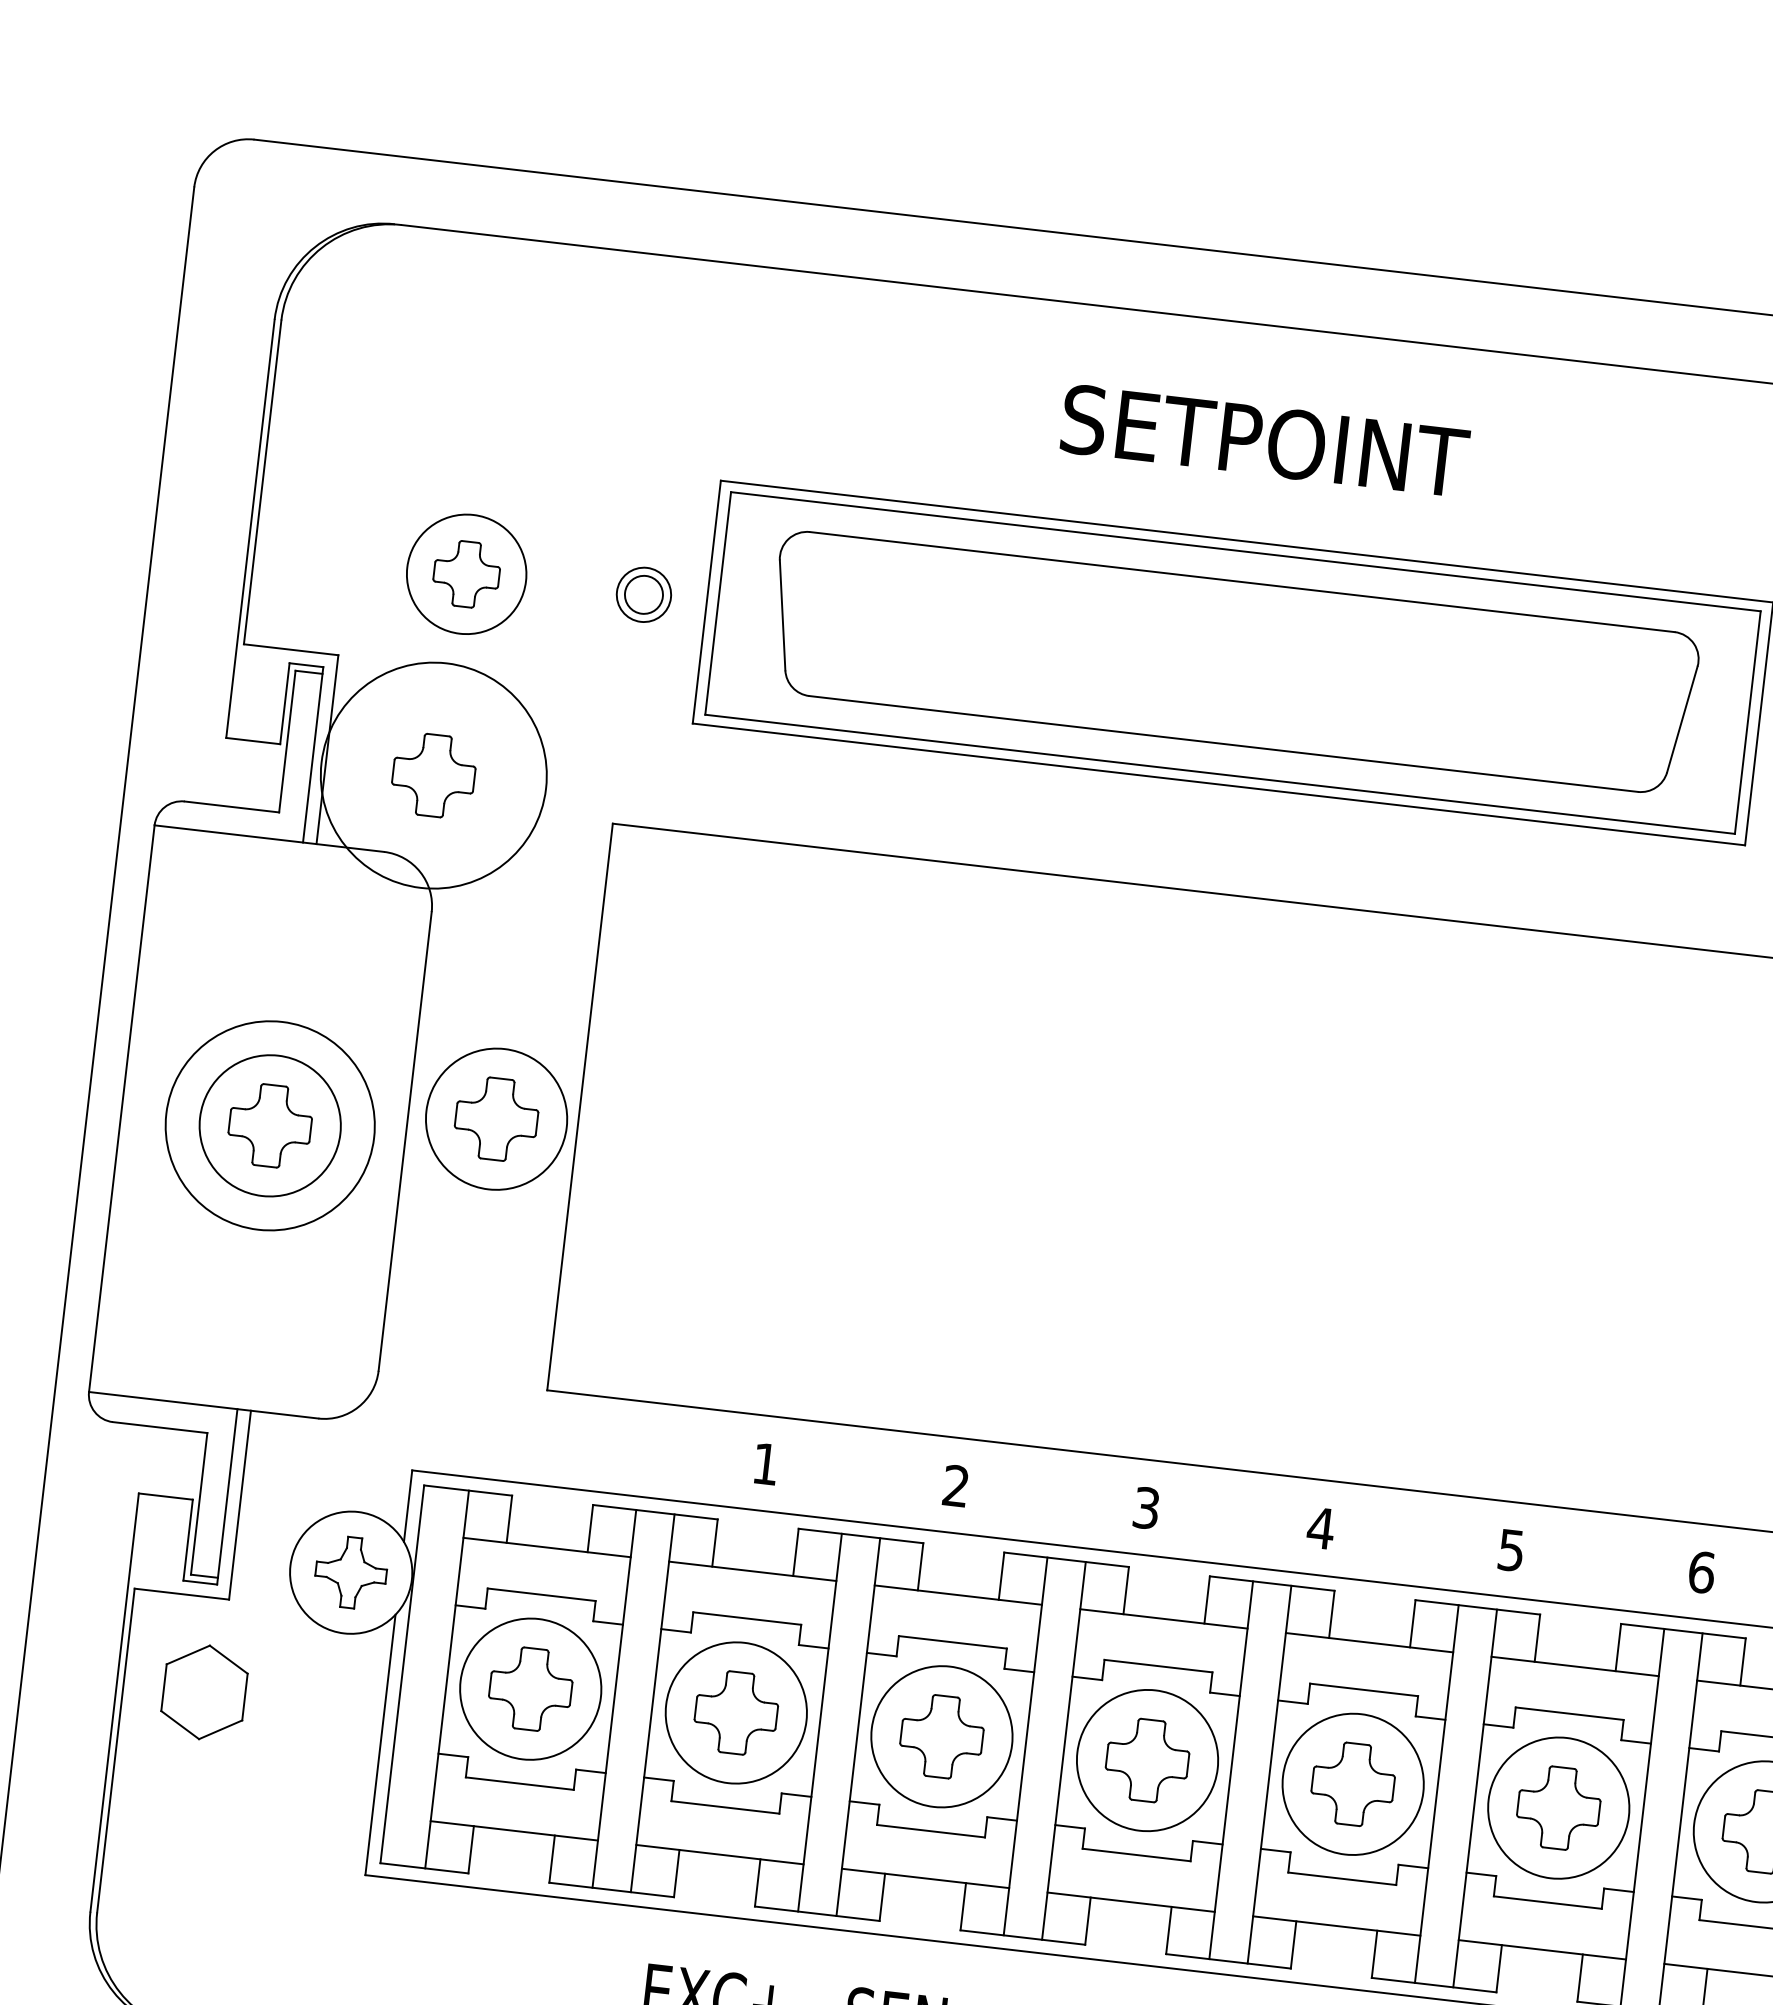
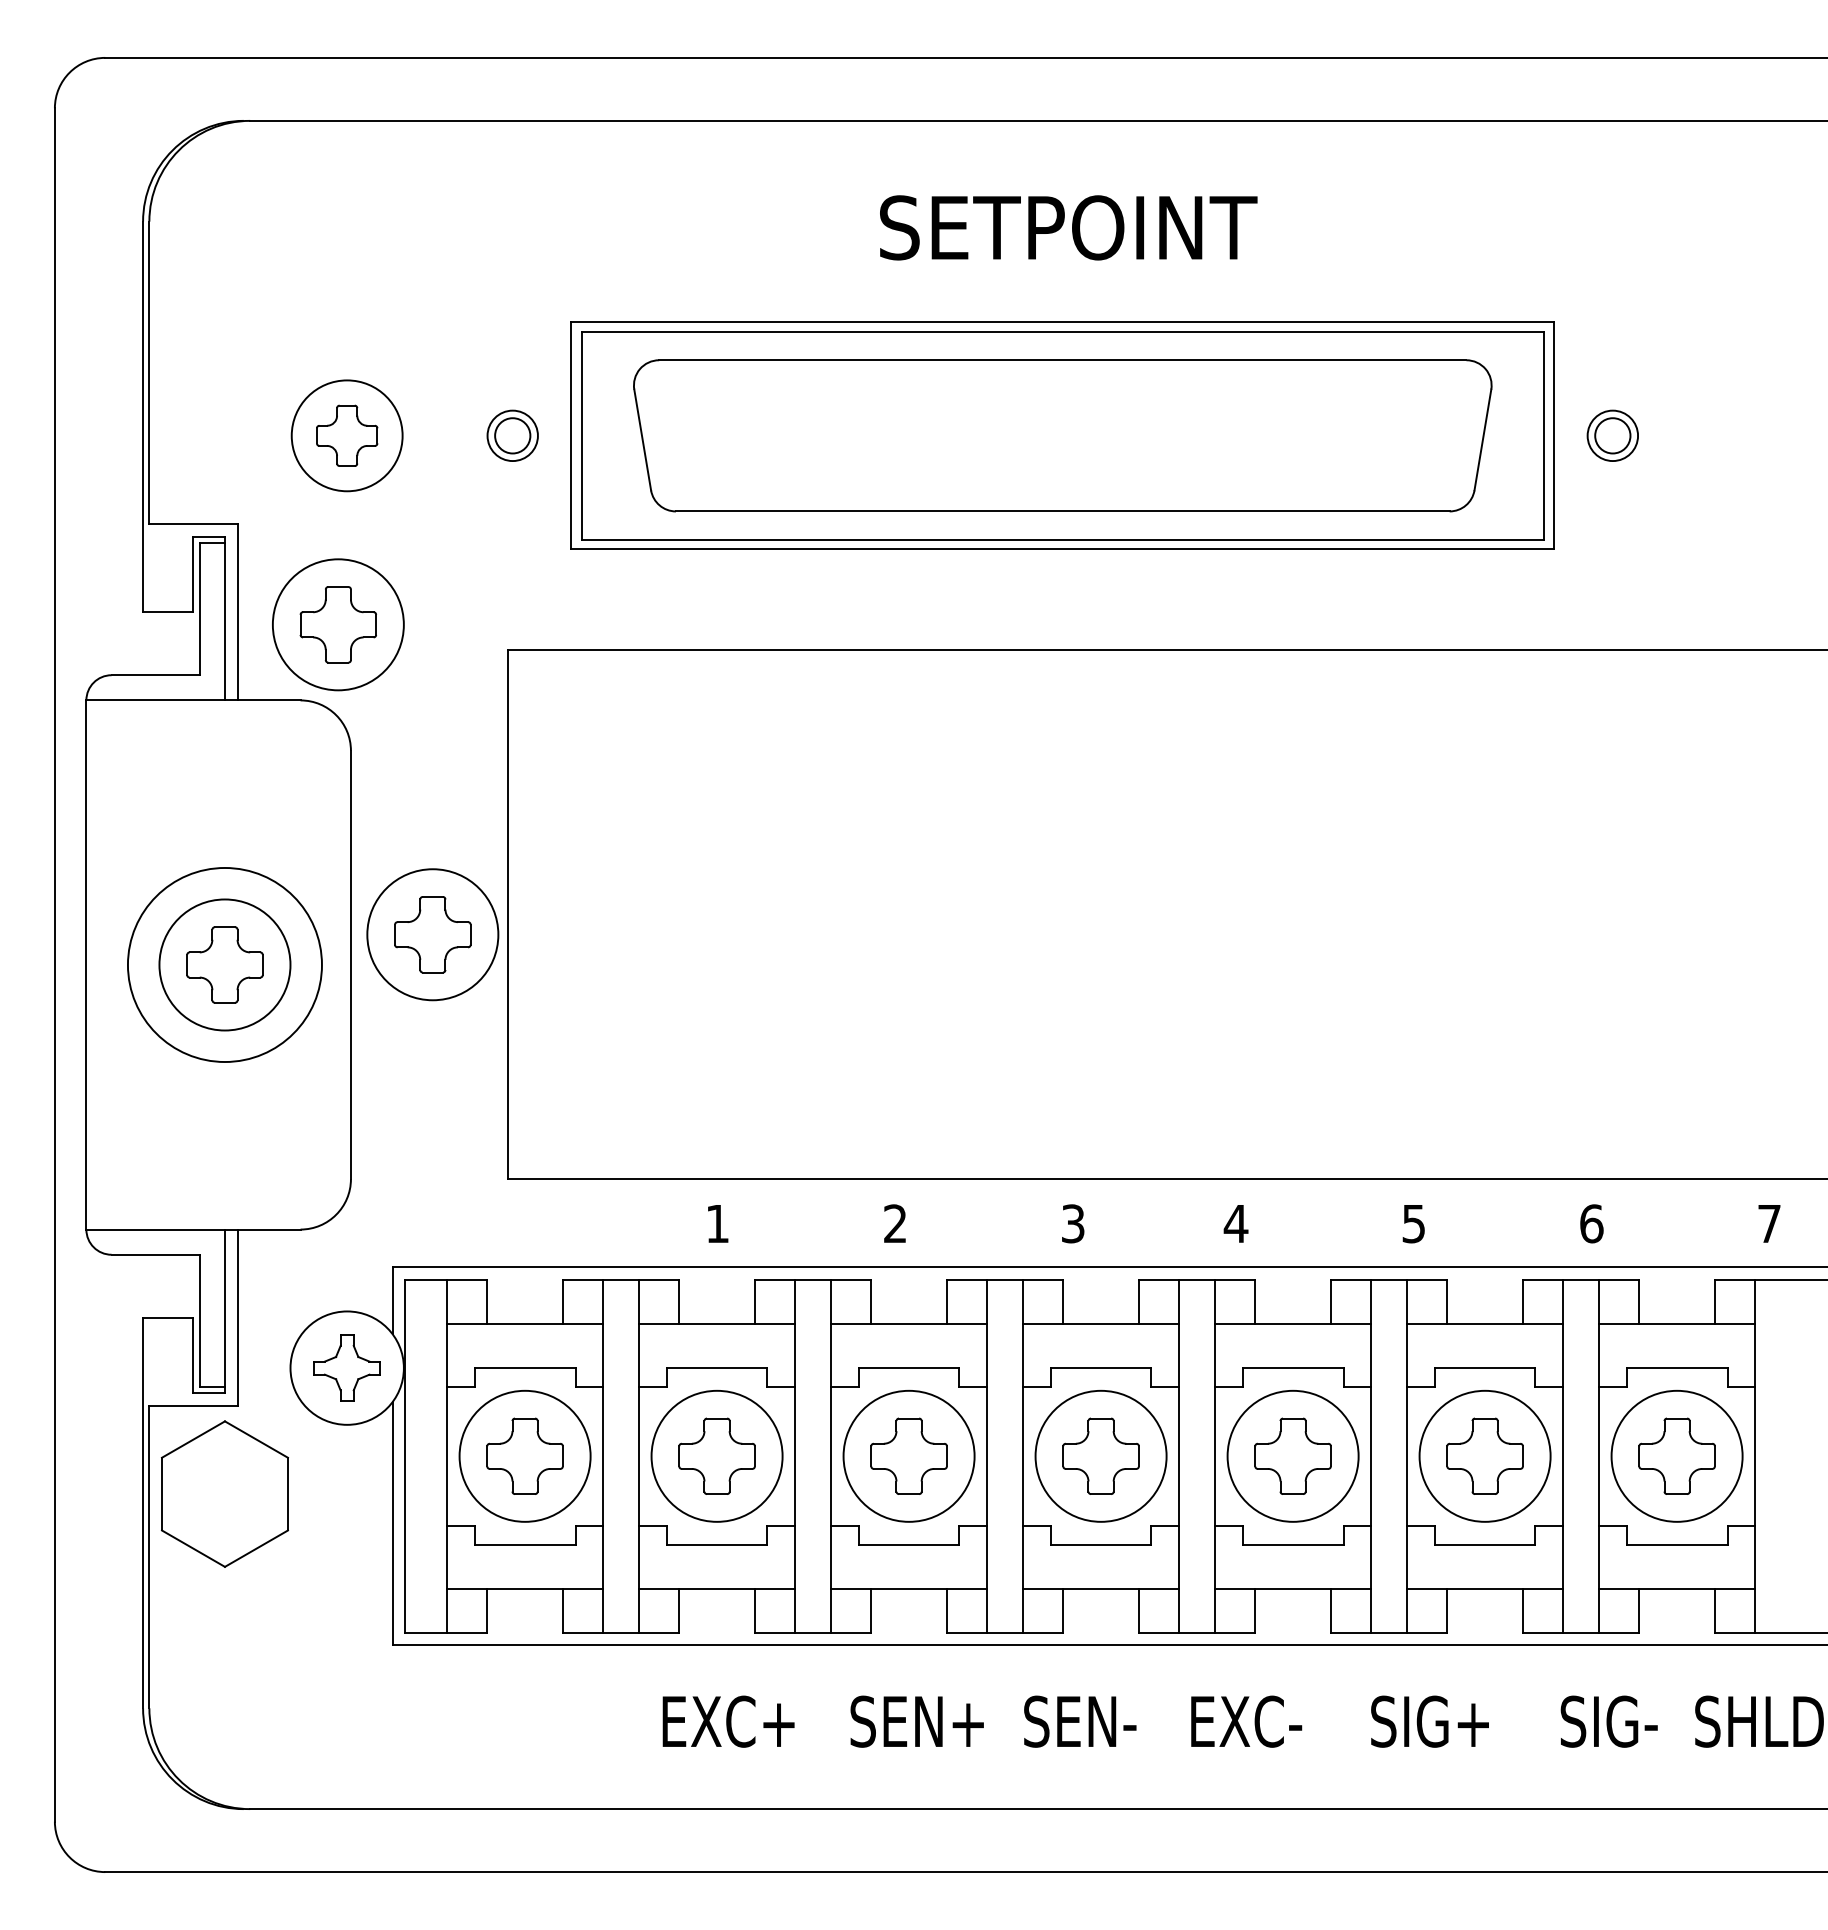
circle: (432, 775) -> (337, 624), size x0.62
part: (204, 1691) -> (224, 1493), size x1.67

